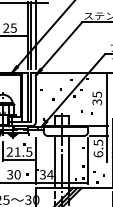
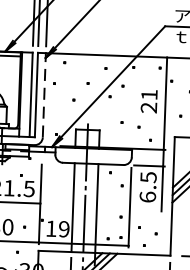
line: (36, 97) -> (45, 95), solid -> dashed
text: (96, 98) -> (147, 101), 35 -> 21
text: (46, 174) -> (57, 228), 34 -> 19

